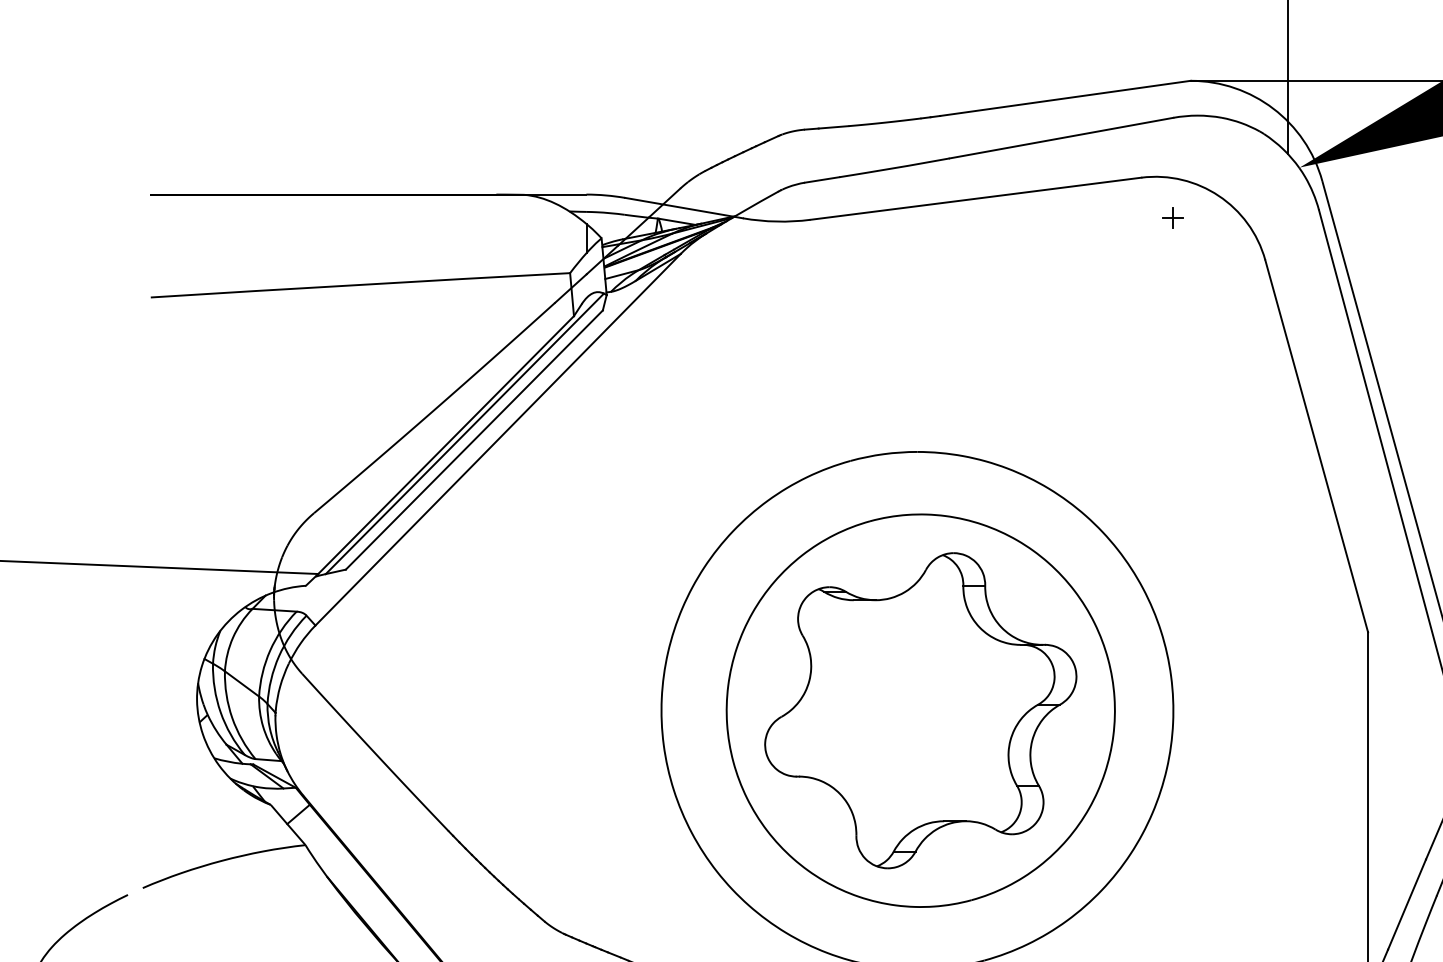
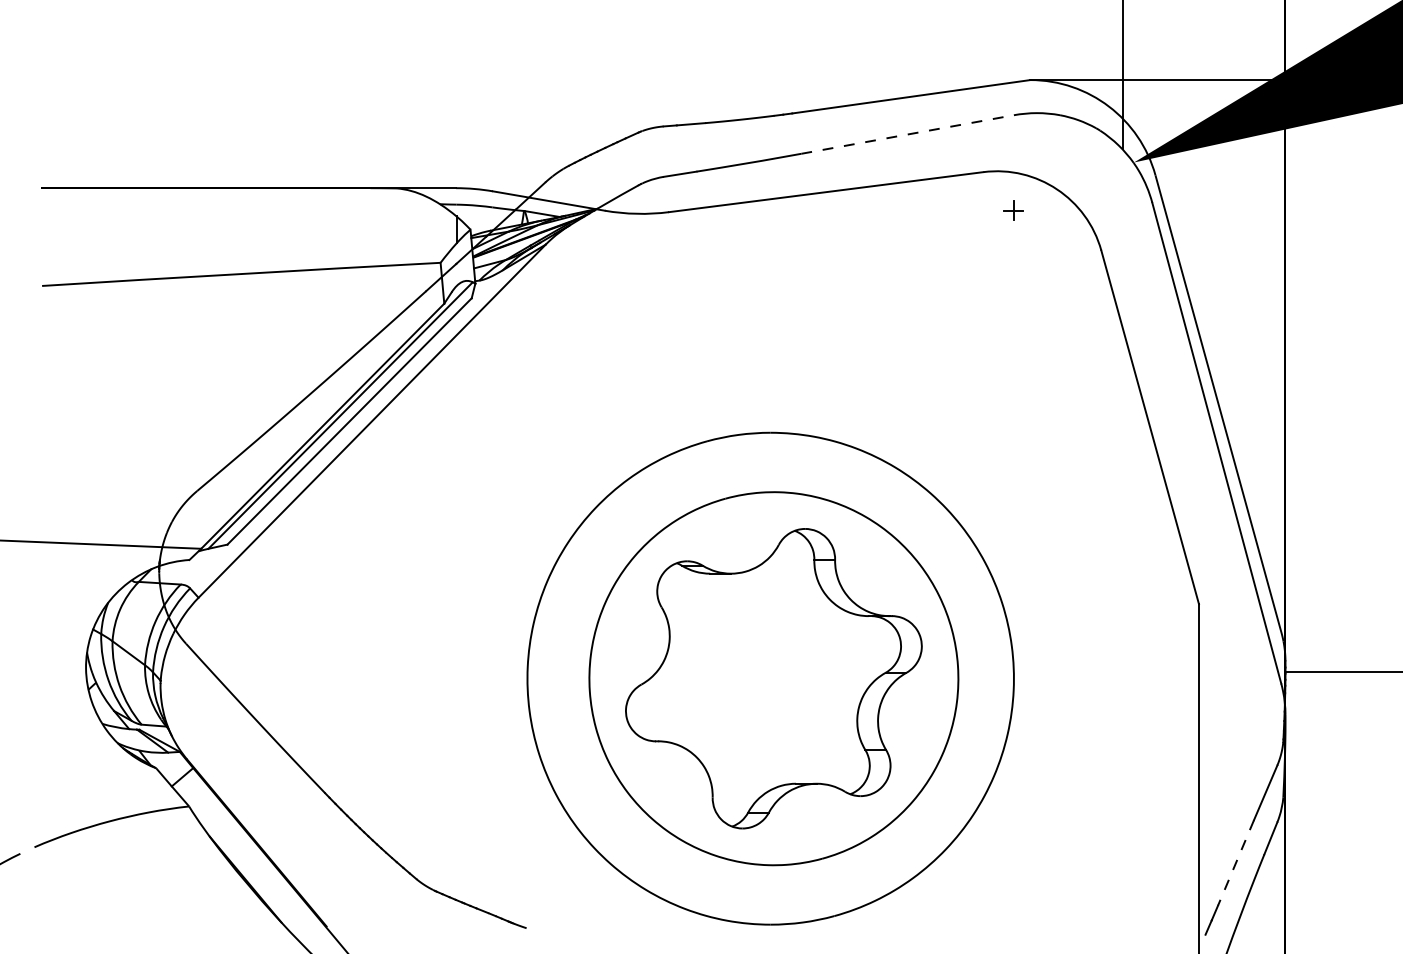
line: (1061, 138) -> (907, 134), solid -> dashed
line: (1406, 905) -> (1235, 863), solid -> dashed

